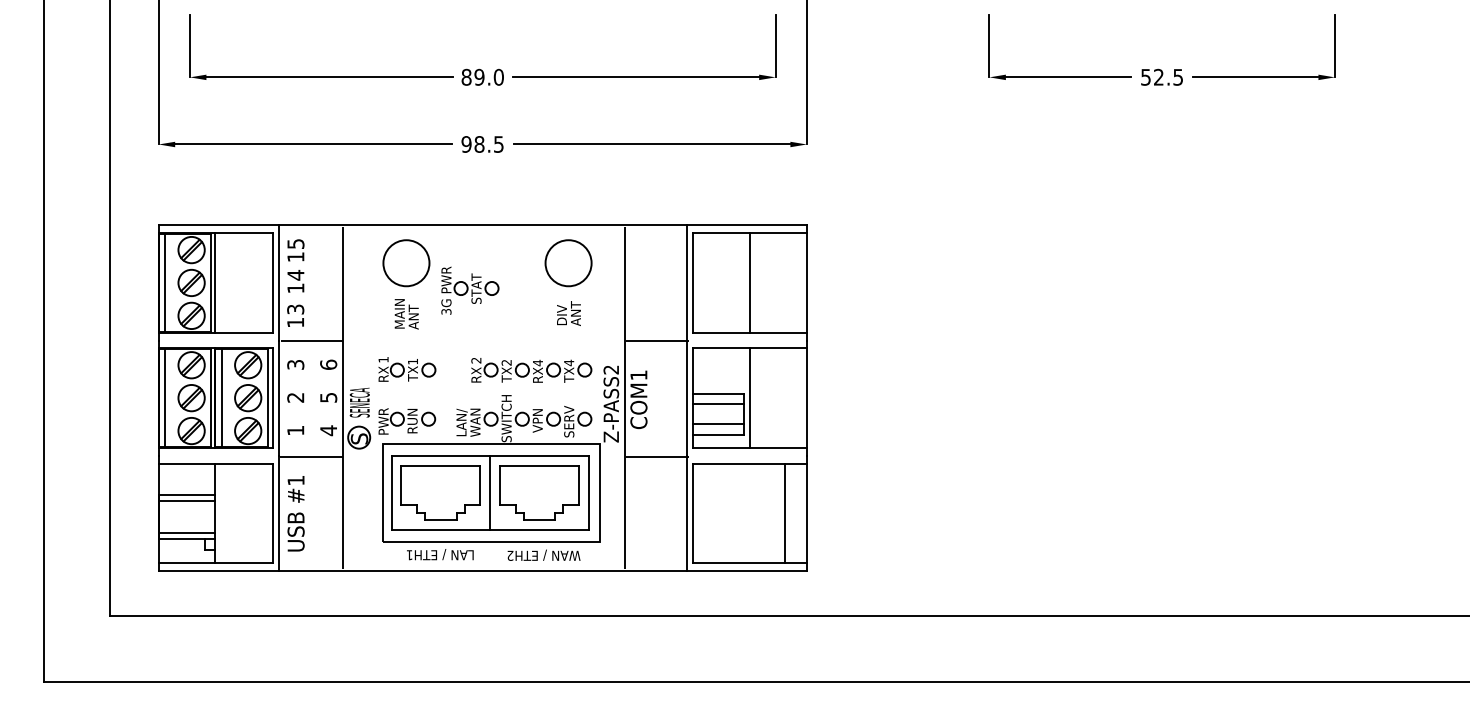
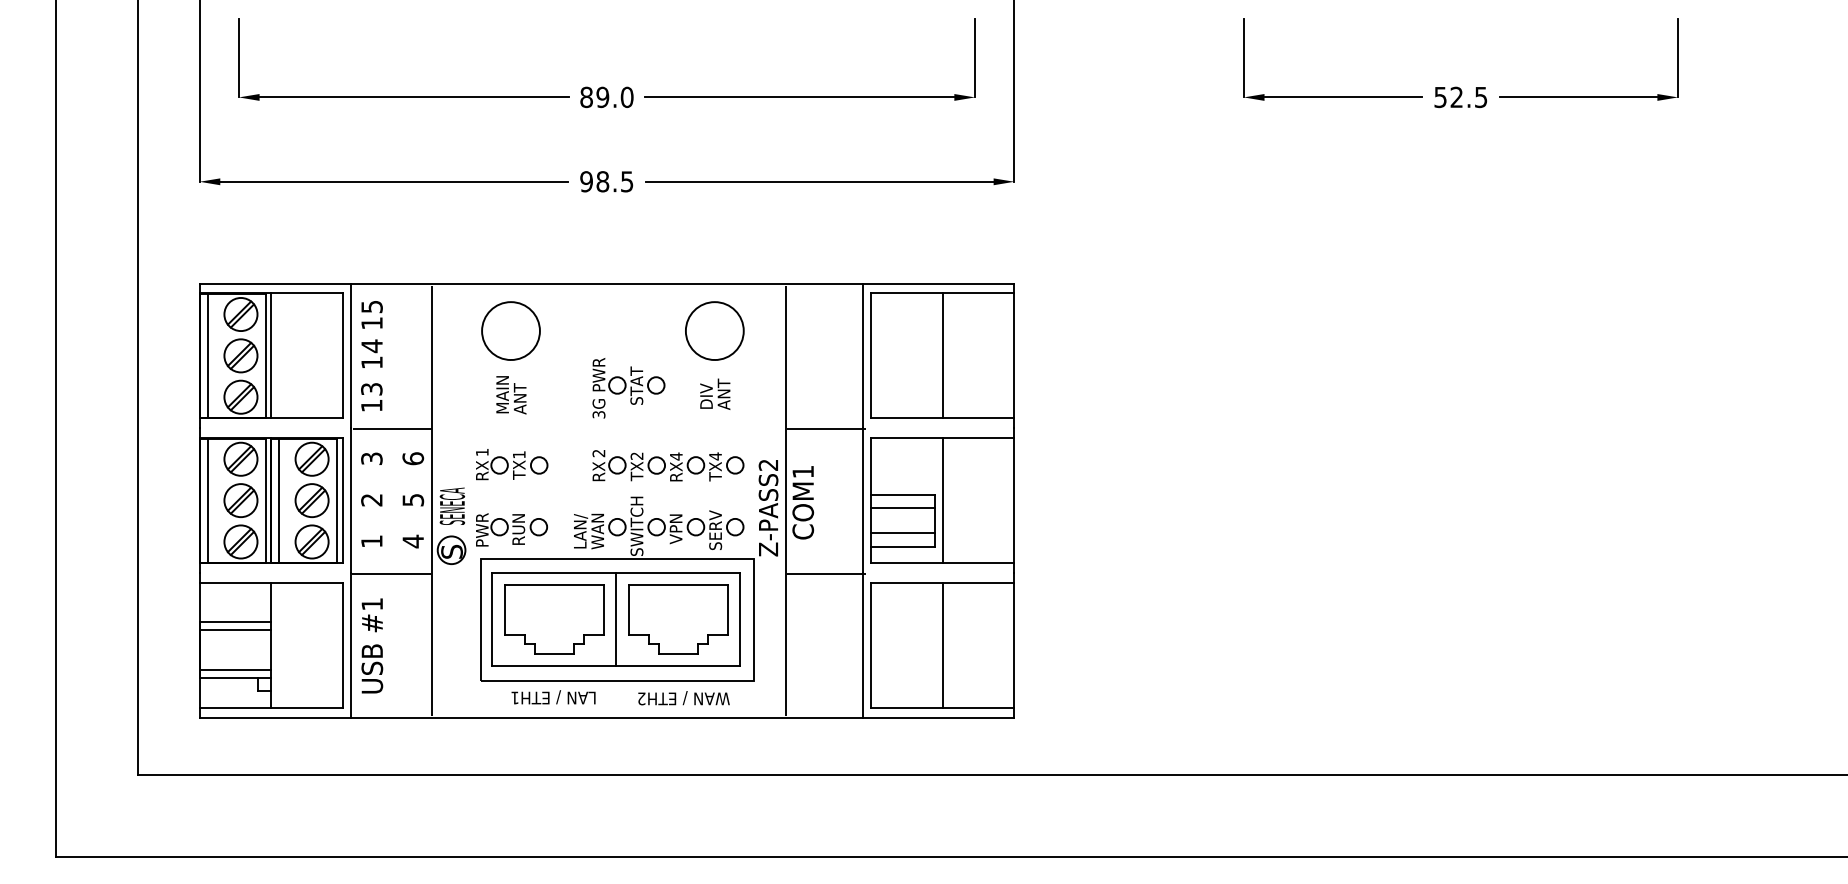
part: (470, 290) -> (629, 387), moved
line: (784, 512) -> (942, 644), moved

